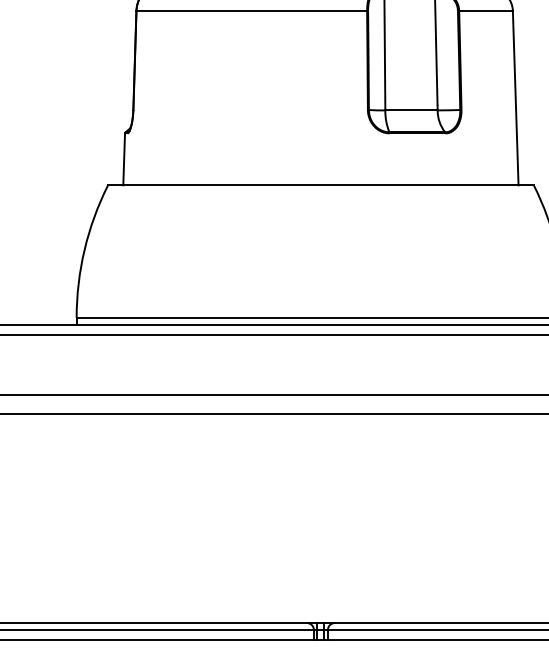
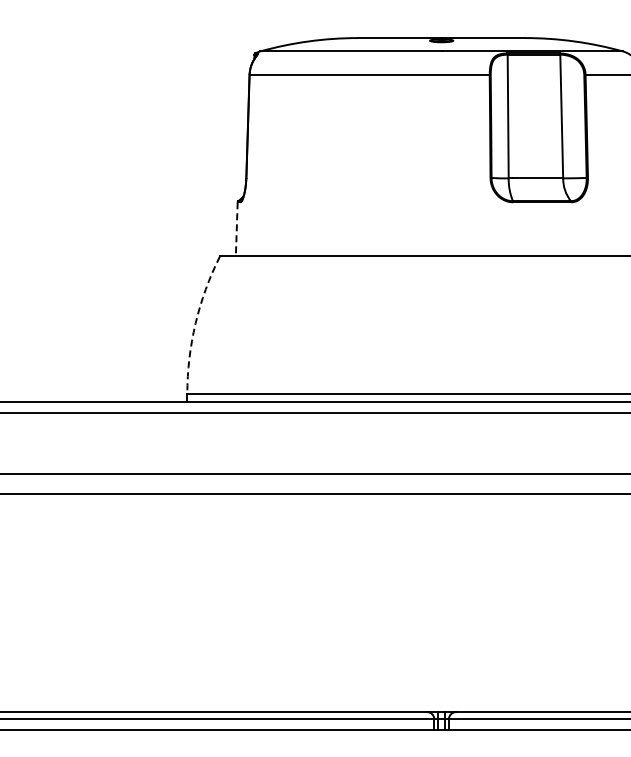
line: (123, 159) -> (236, 229), solid -> dashed
arc: (84, 249) -> (195, 323), solid -> dashed

